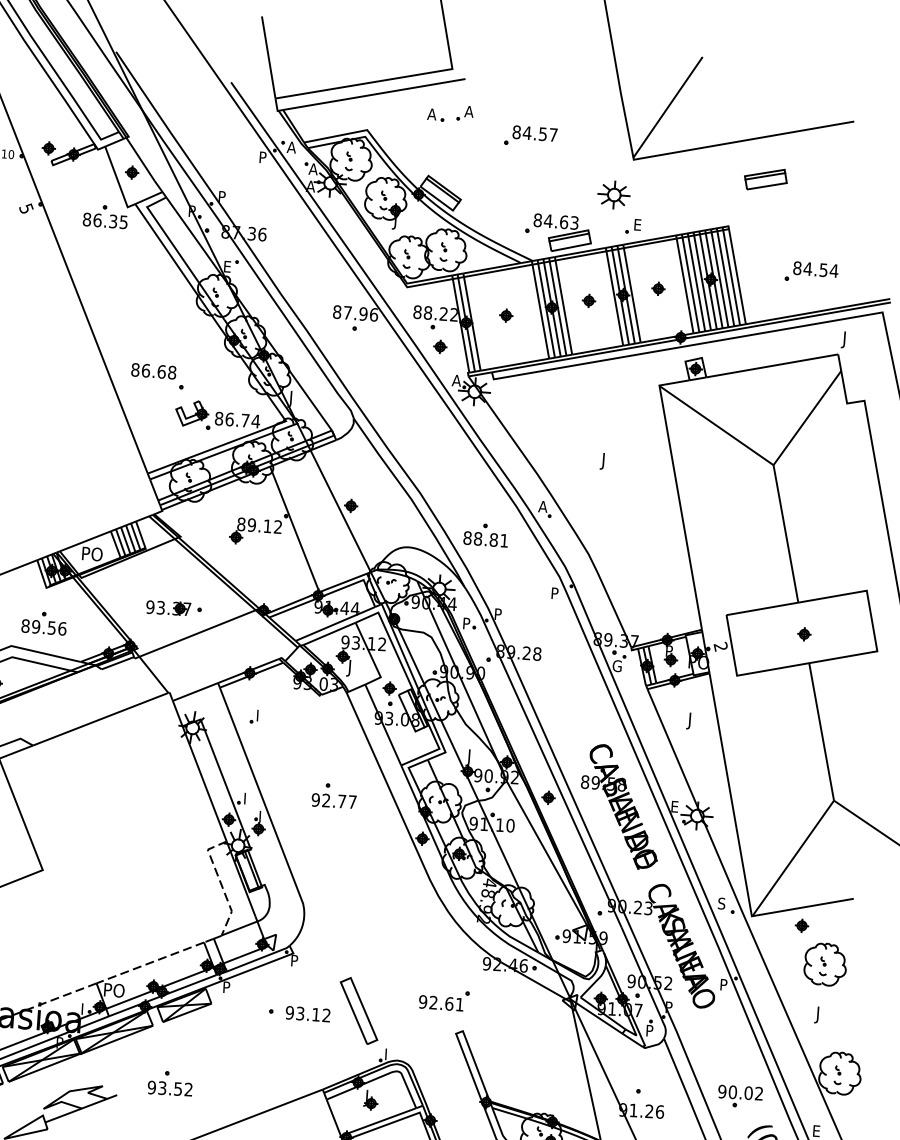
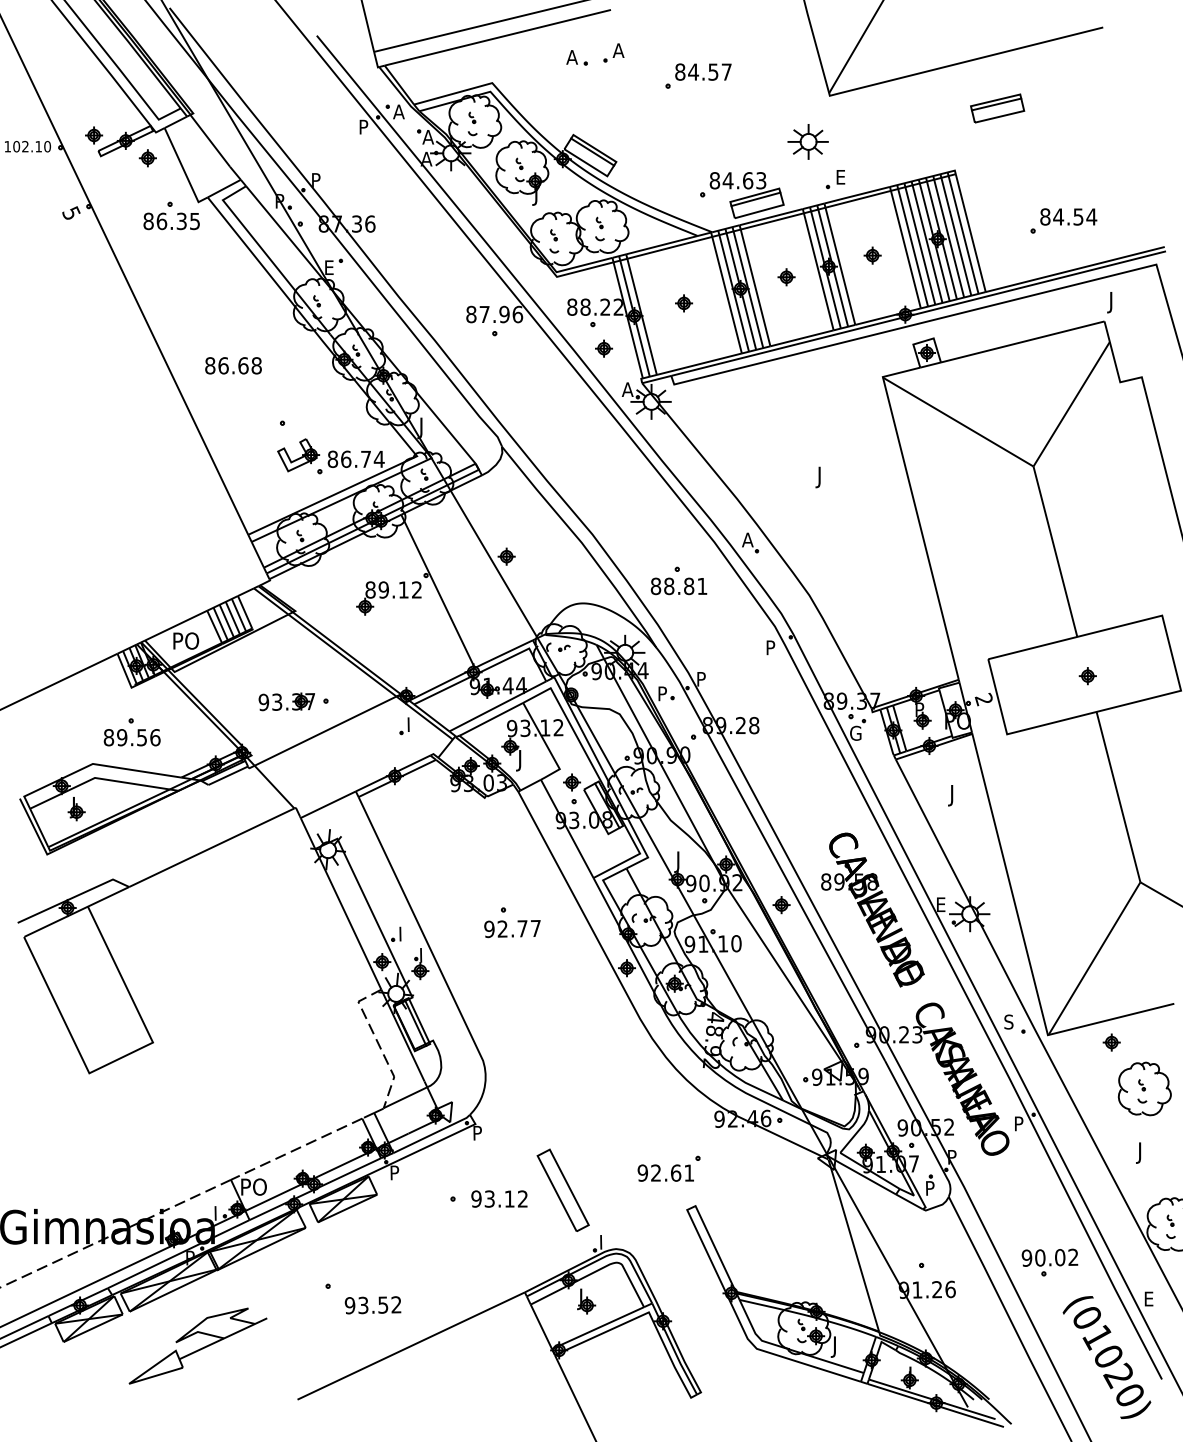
part: (131, 172) -> (147, 158), moved
text: (153, 371) -> (233, 365), moved
part: (254, 716) -> (404, 726), moved
text: (169, 1088) -> (372, 1305), moved

